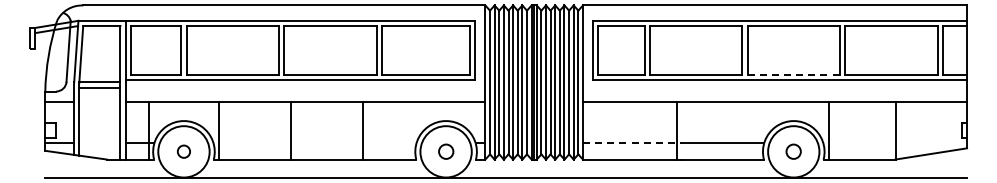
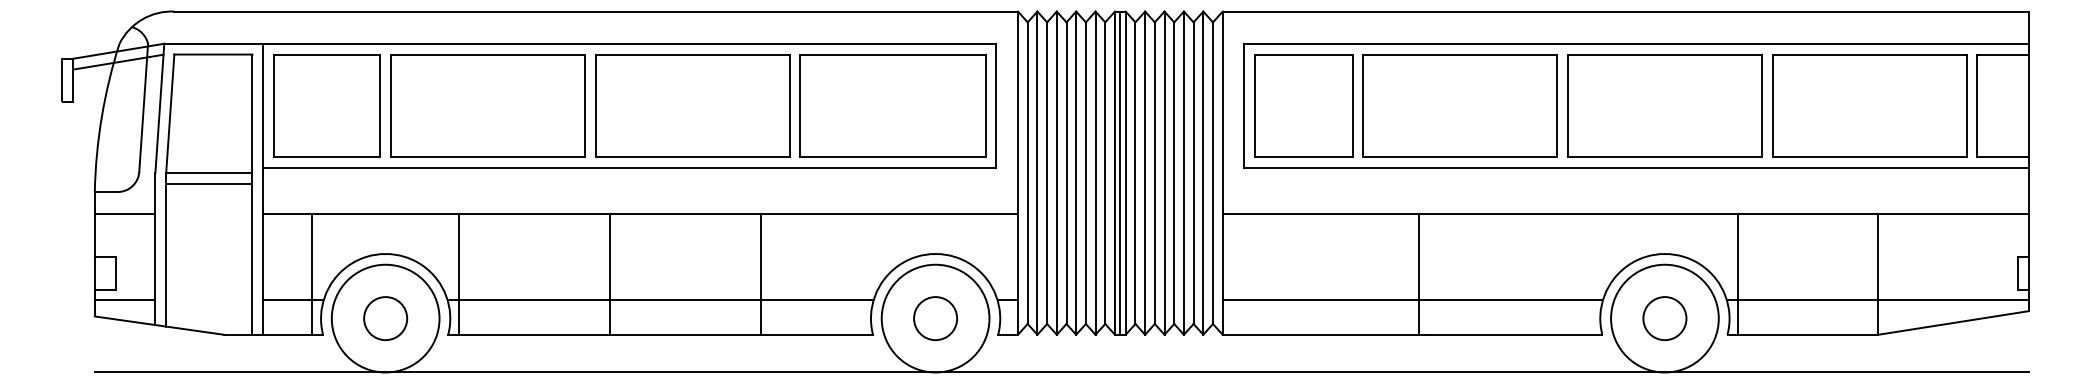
line: (794, 74) -> (1666, 156), dashed -> solid
line: (314, 143) -> (659, 301), added
line: (632, 143) -> (1326, 301), dashed -> solid
line: (895, 143) -> (1878, 301), added
circle: (183, 151) -> (384, 317), size x1.67
circle: (446, 151) -> (936, 317), size x1.43
circle: (793, 151) -> (1664, 317), size x1.43

